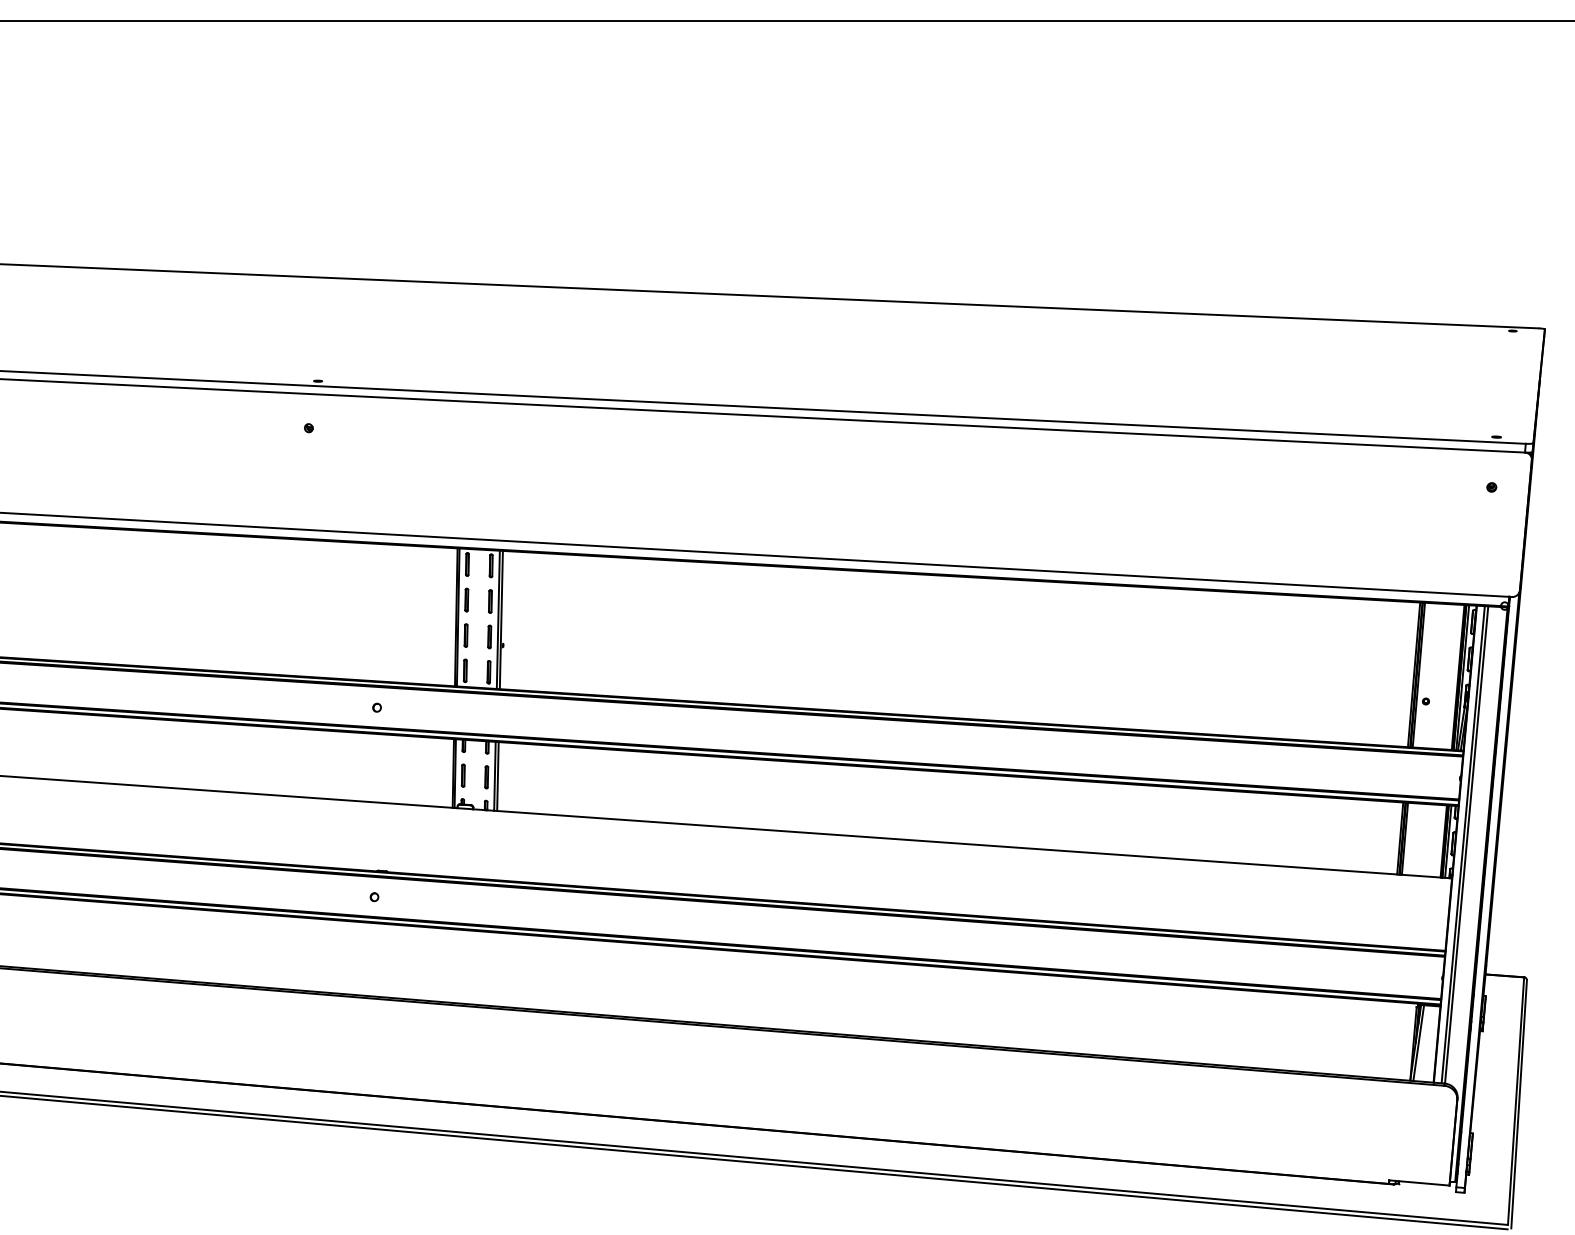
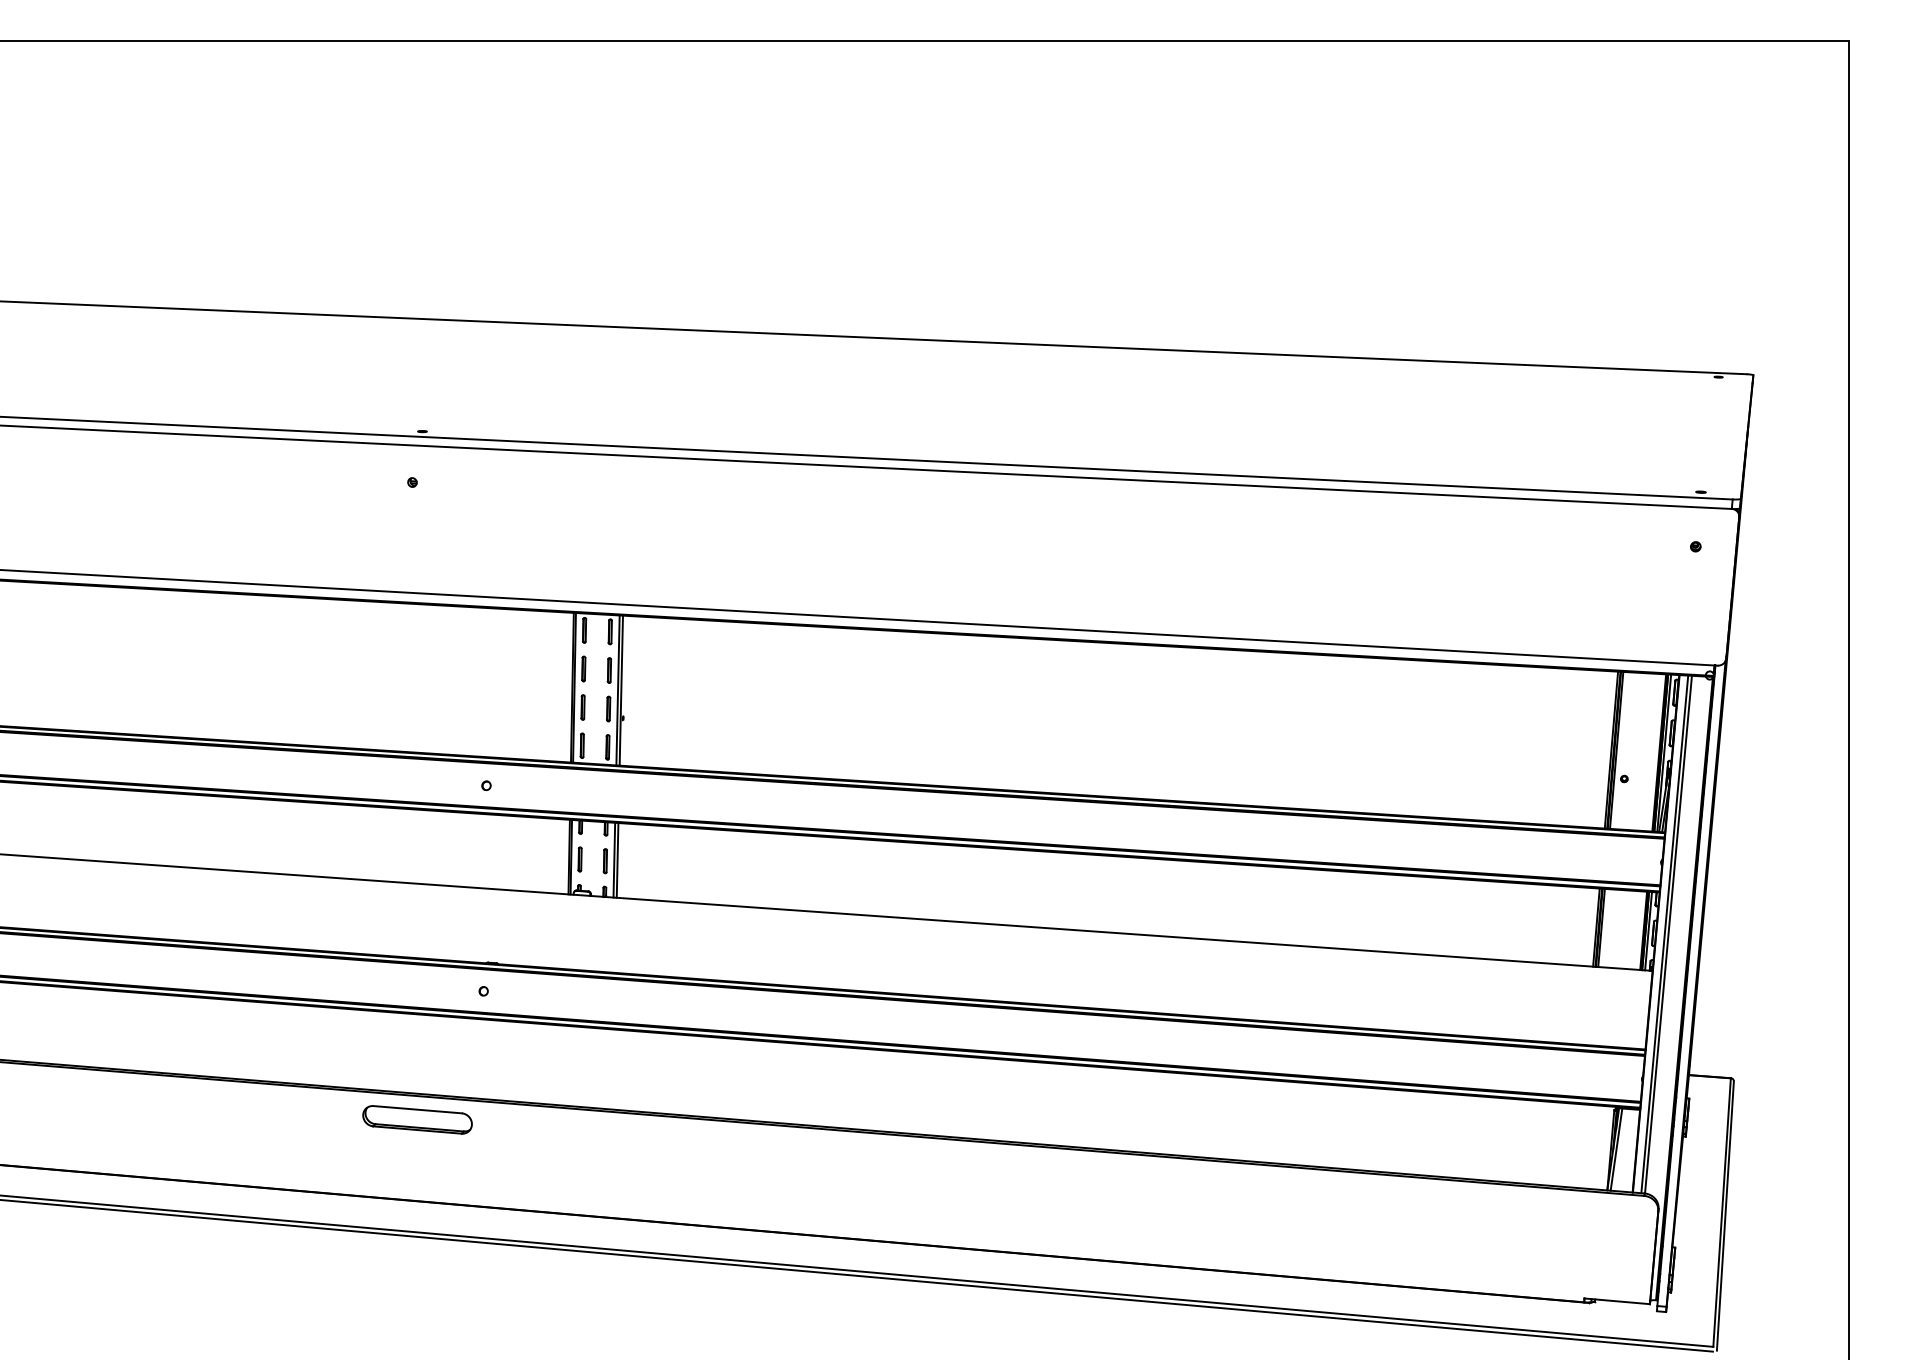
part: (313, 1015) -> (417, 1119), added

